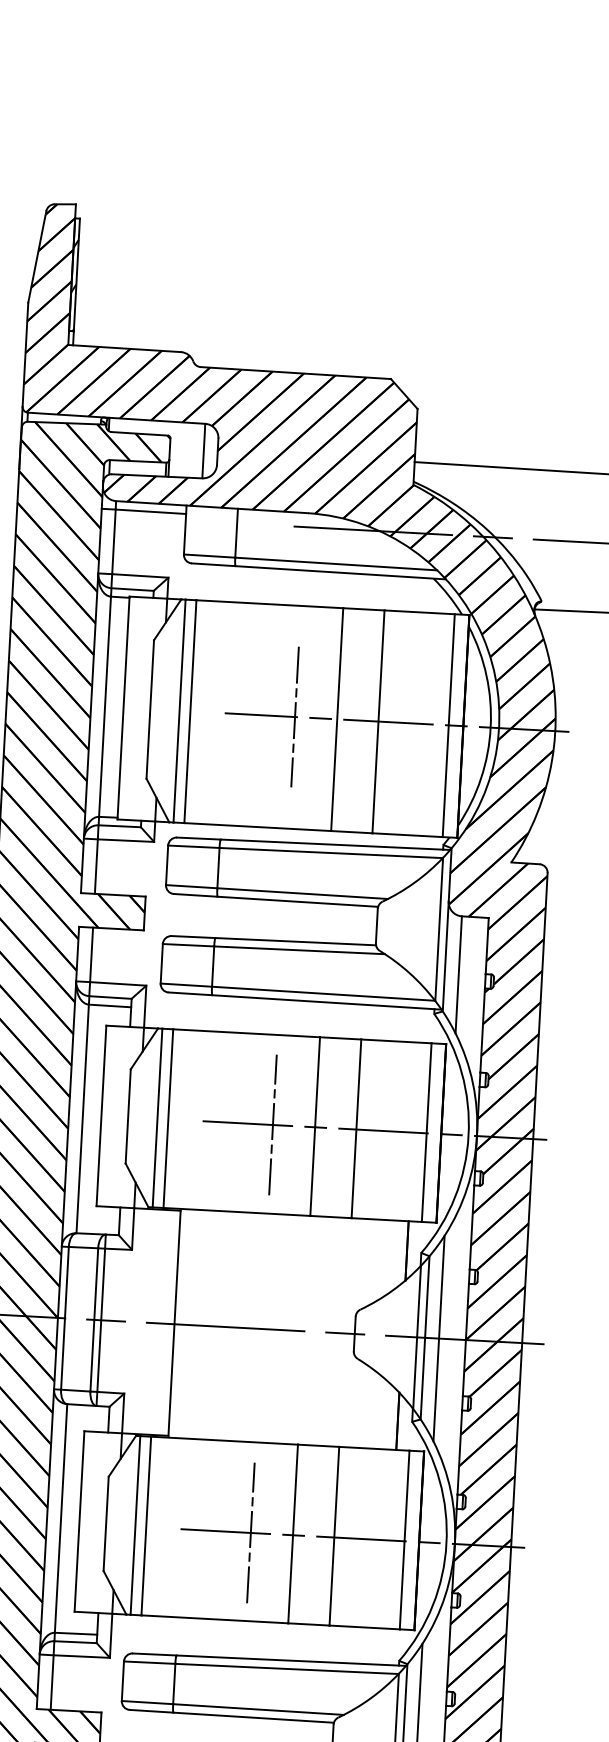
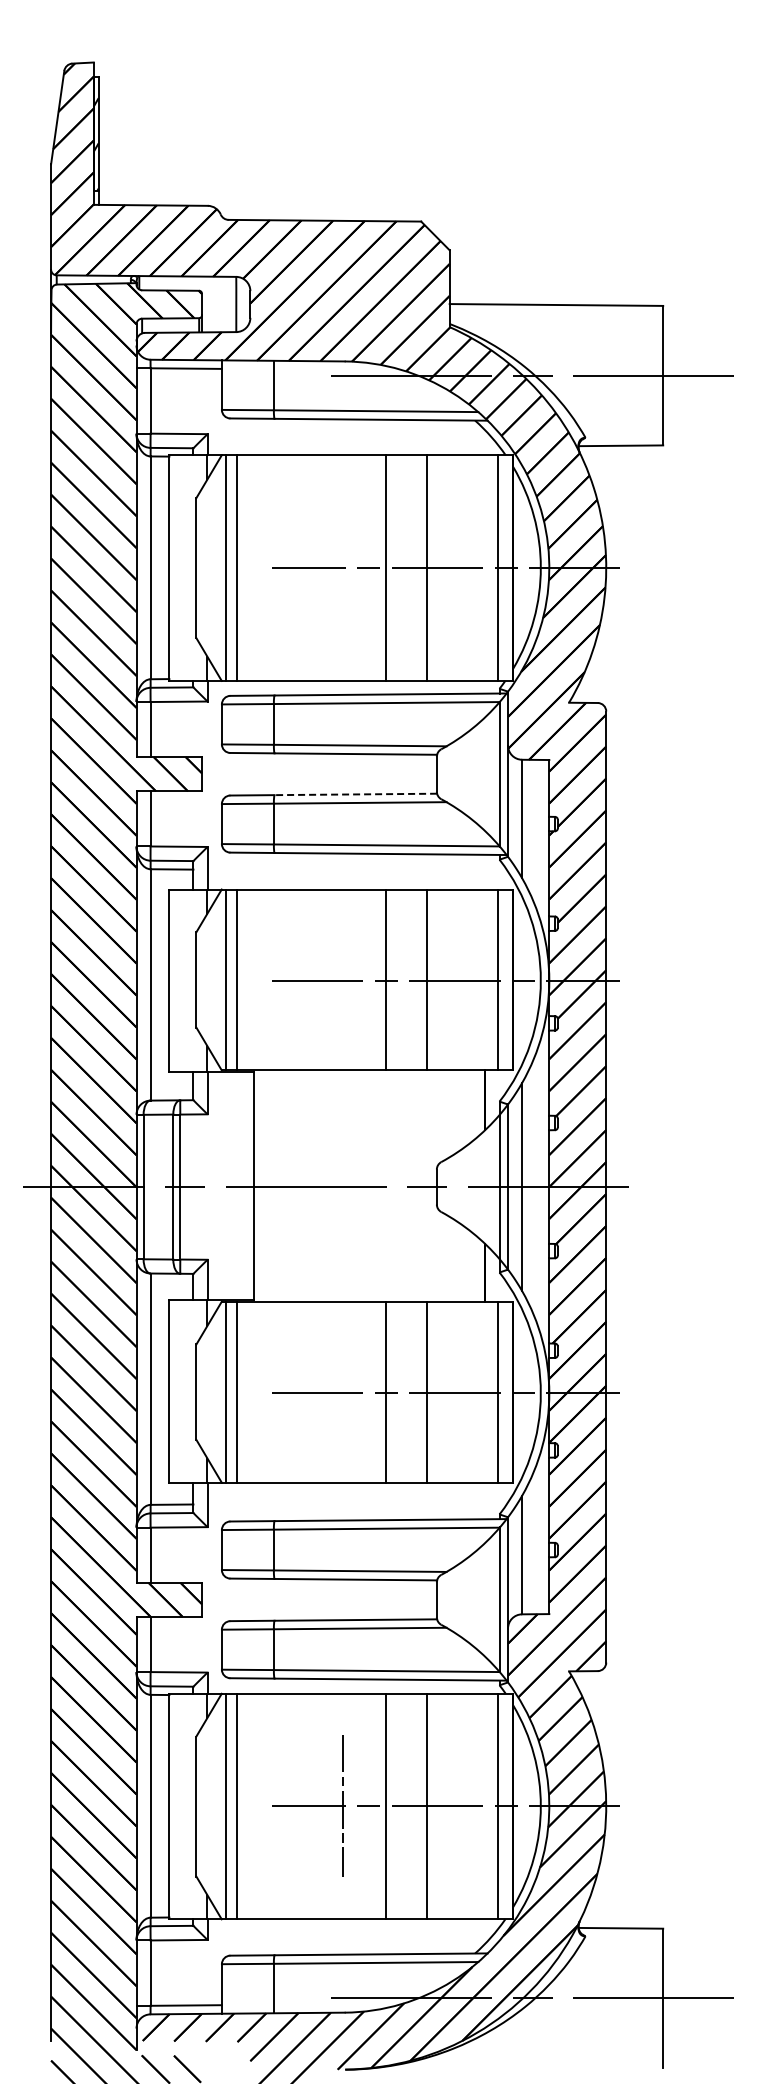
line: (294, 716) -> (342, 567), removed
line: (295, 941) -> (355, 794), solid -> dashed
line: (272, 1124) -> (342, 980), removed
line: (250, 1532) -> (342, 1393), removed

